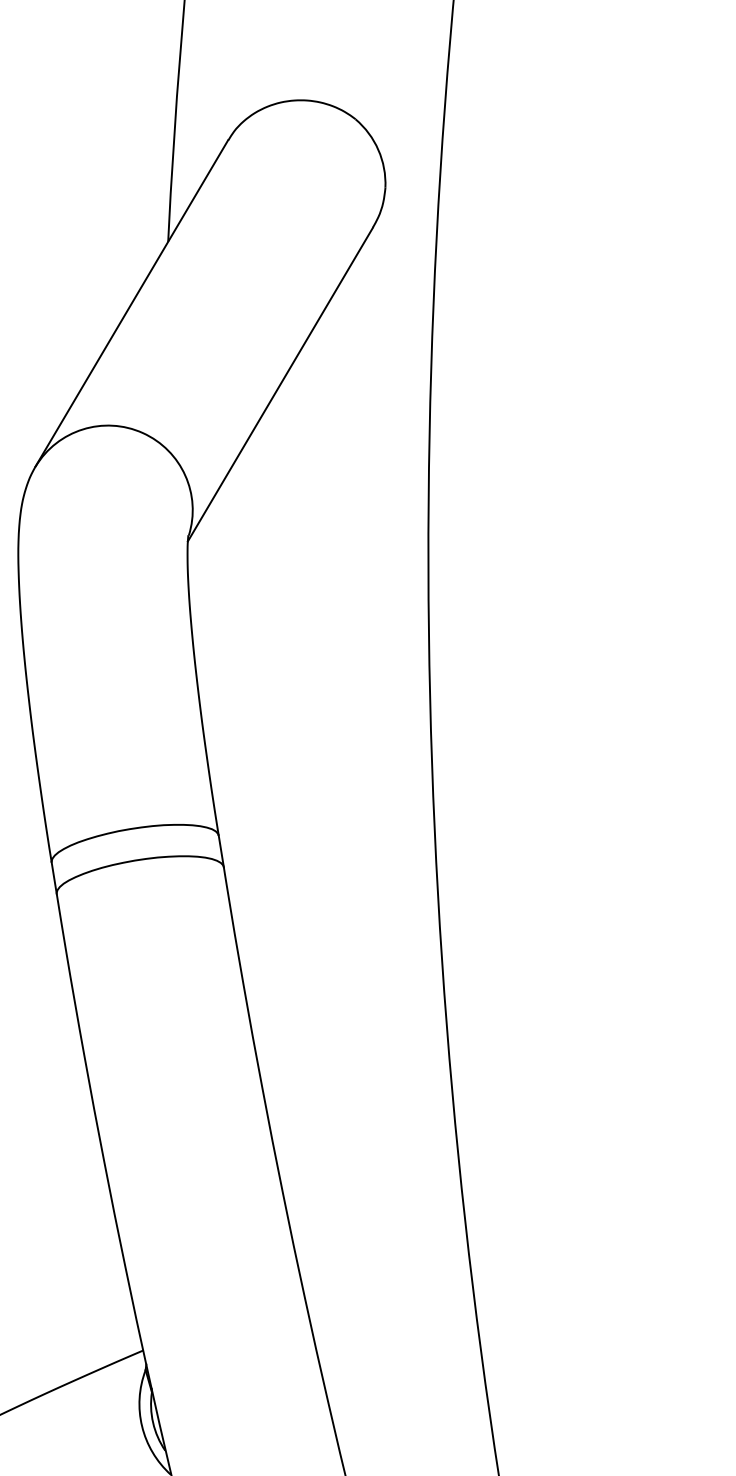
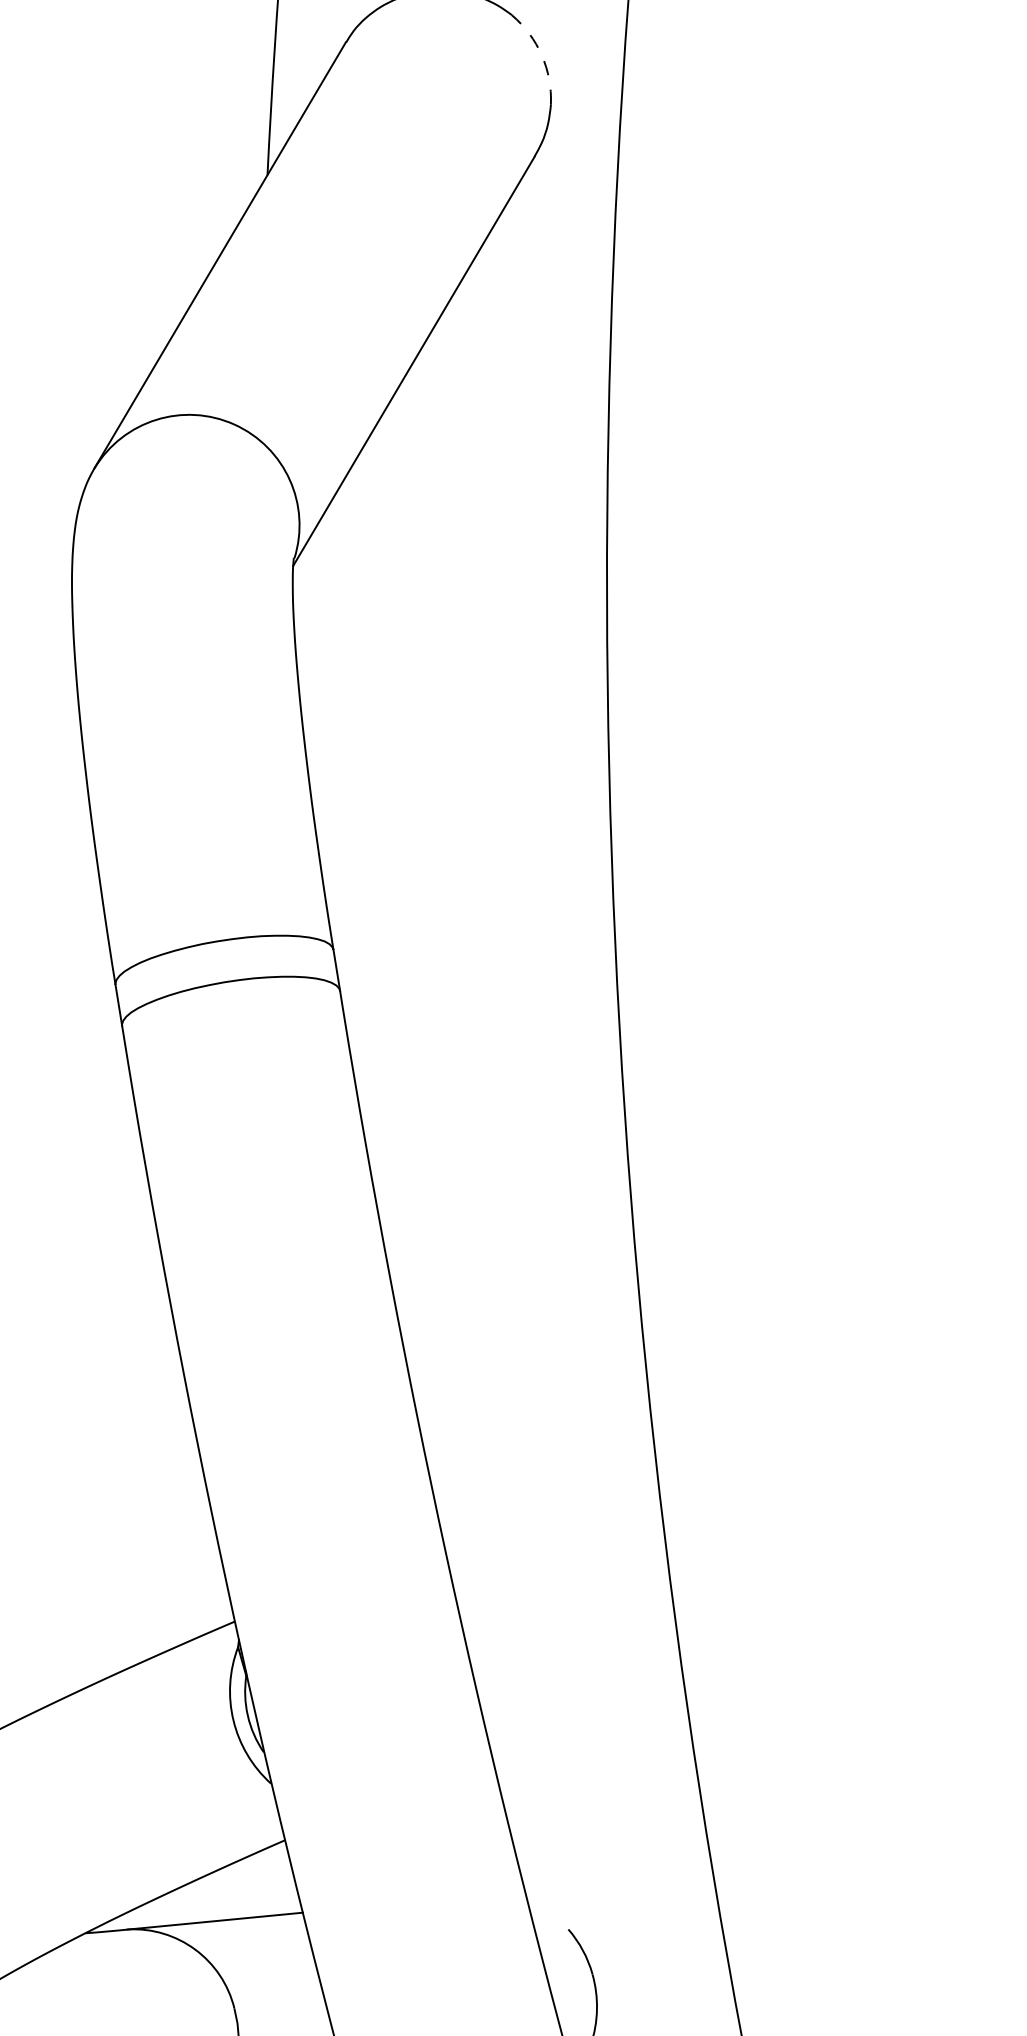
arc: (378, 150) -> (541, 55), solid -> dashed

